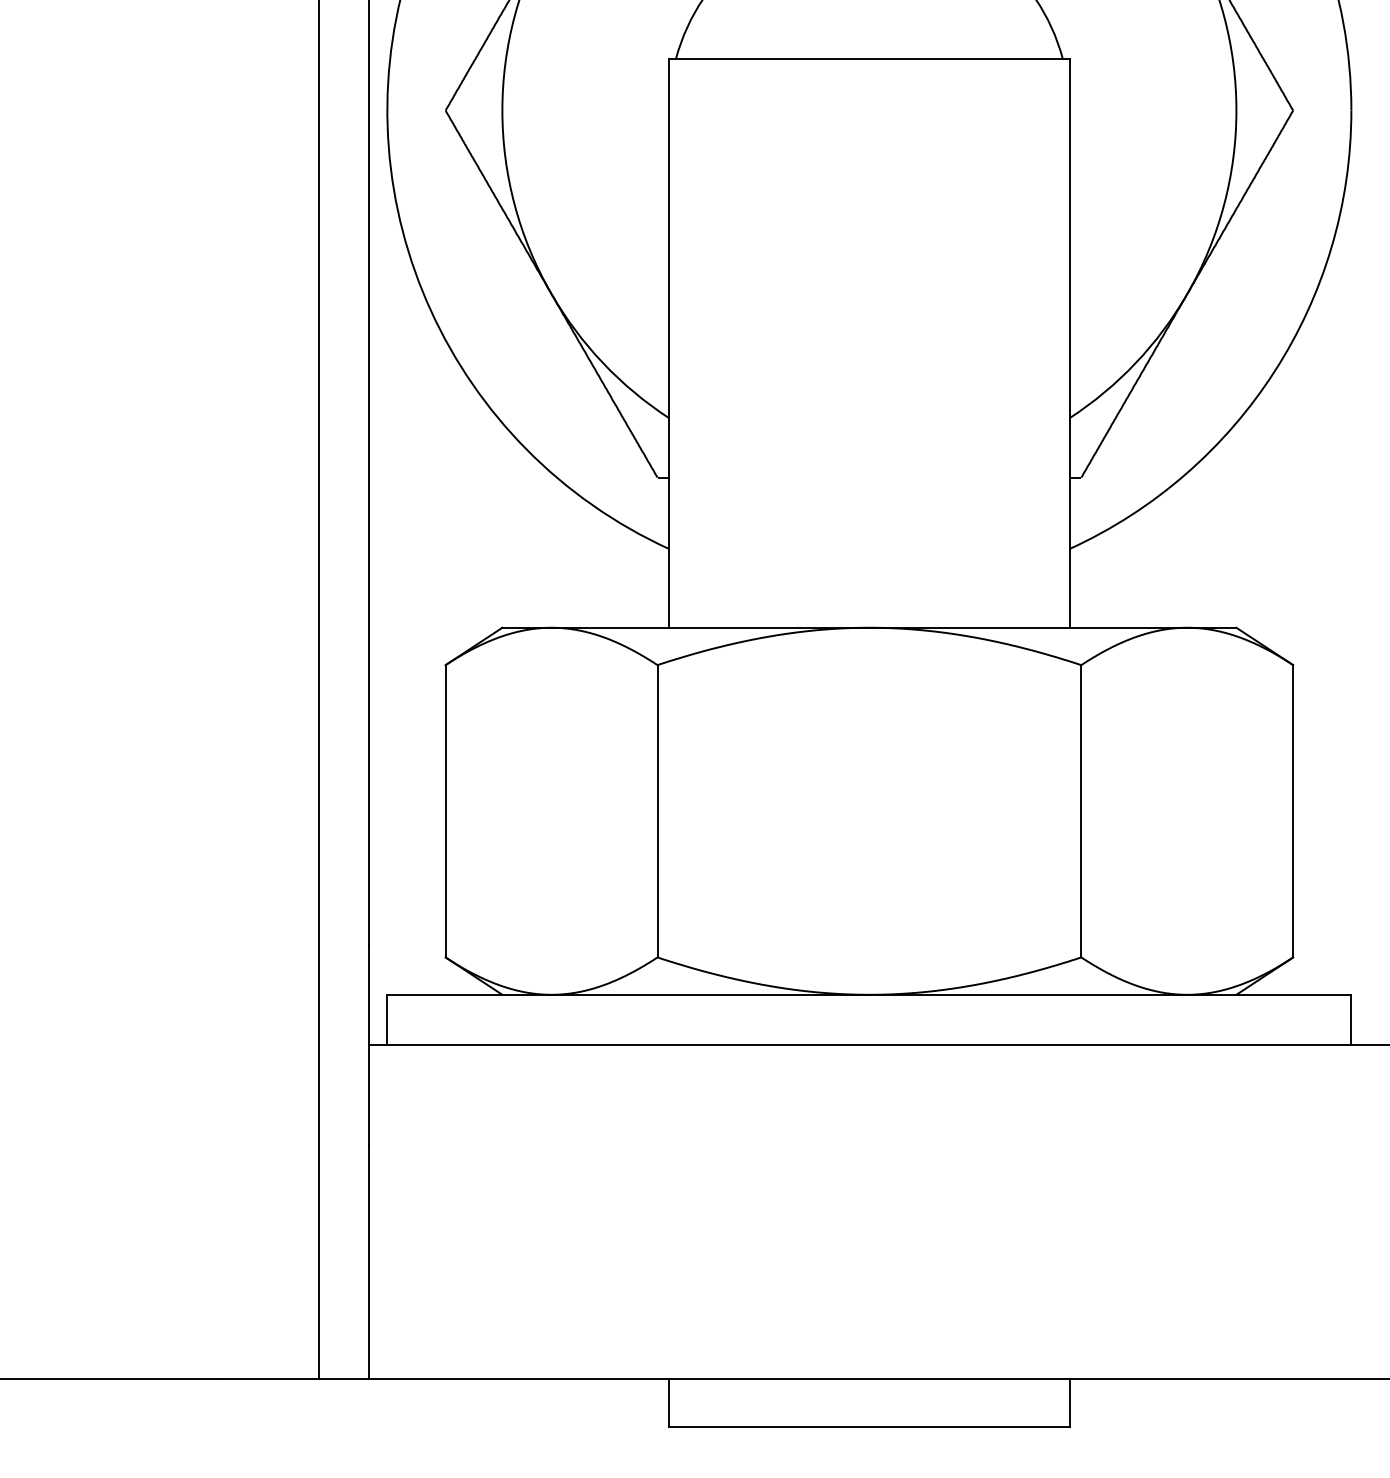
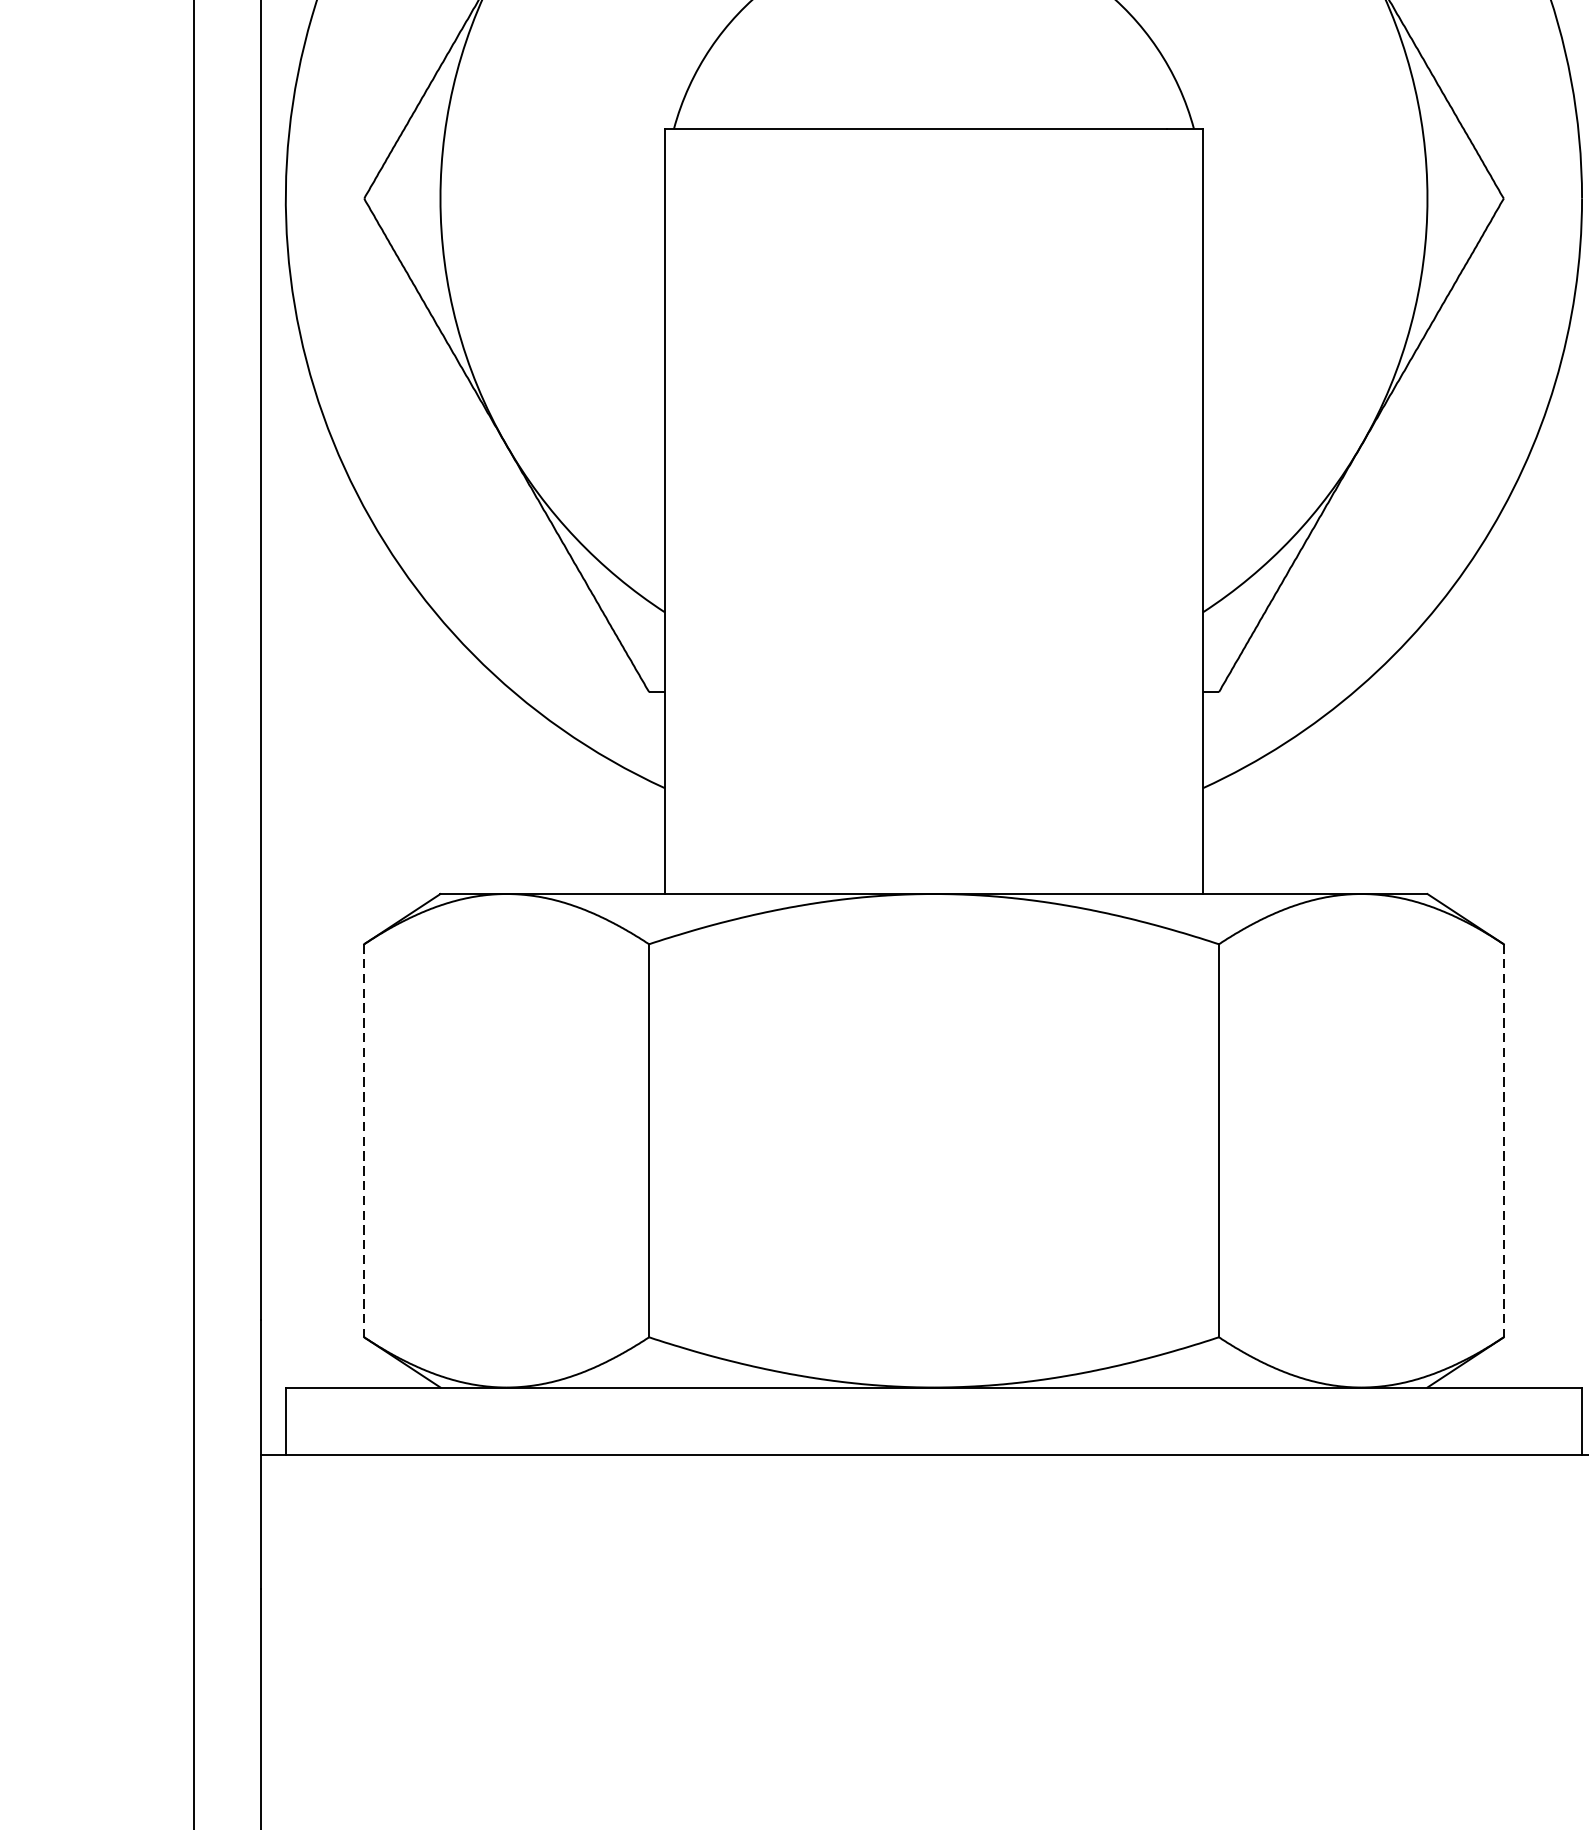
line: (445, 811) -> (363, 1141), solid -> dashed
line: (1293, 811) -> (1504, 1141), solid -> dashed

